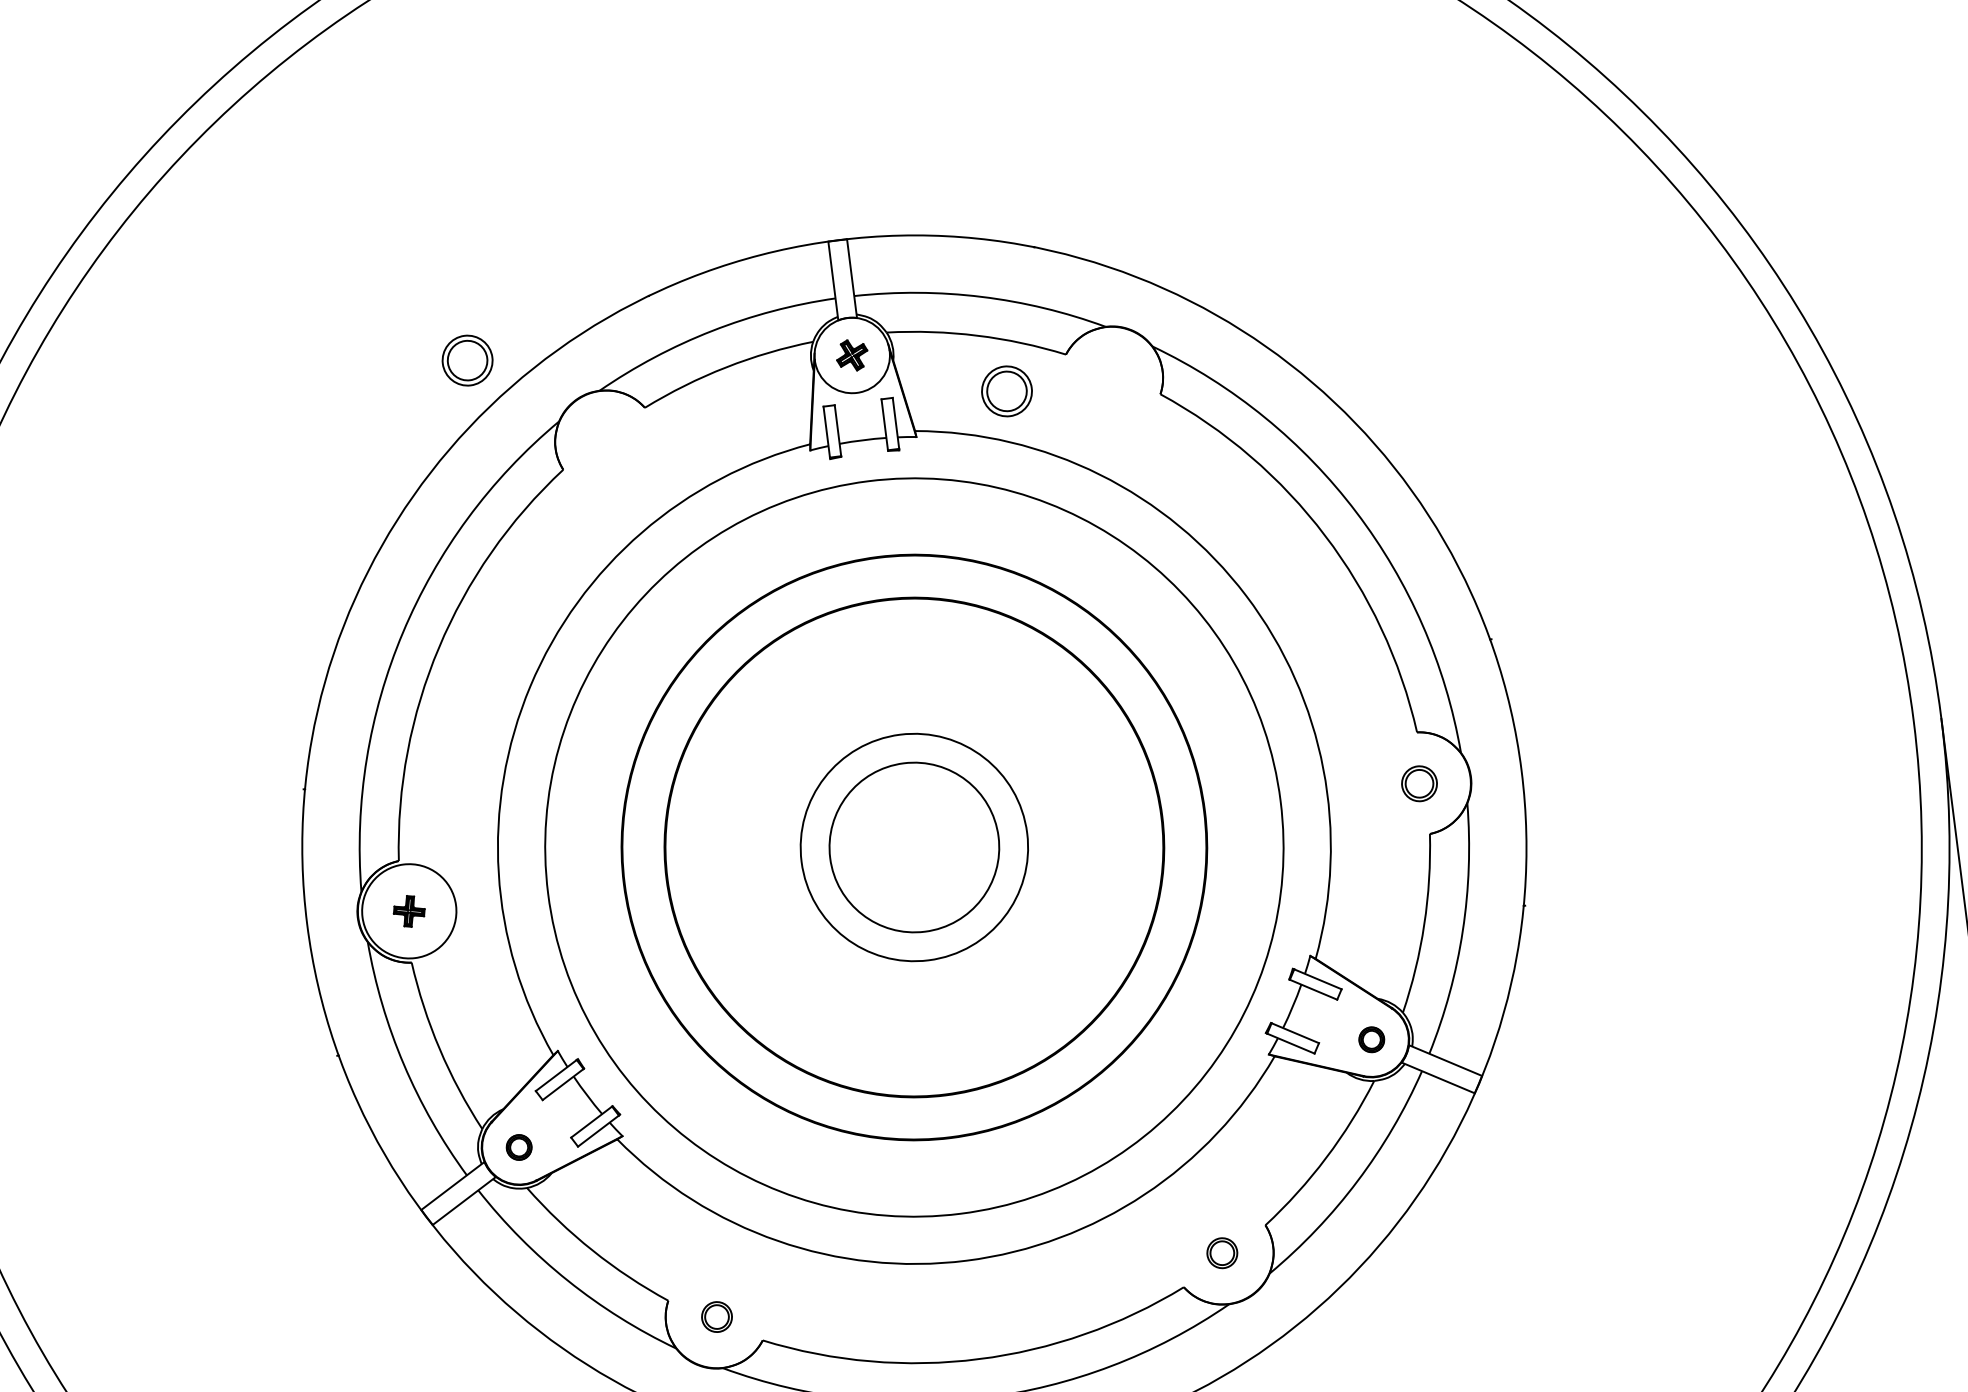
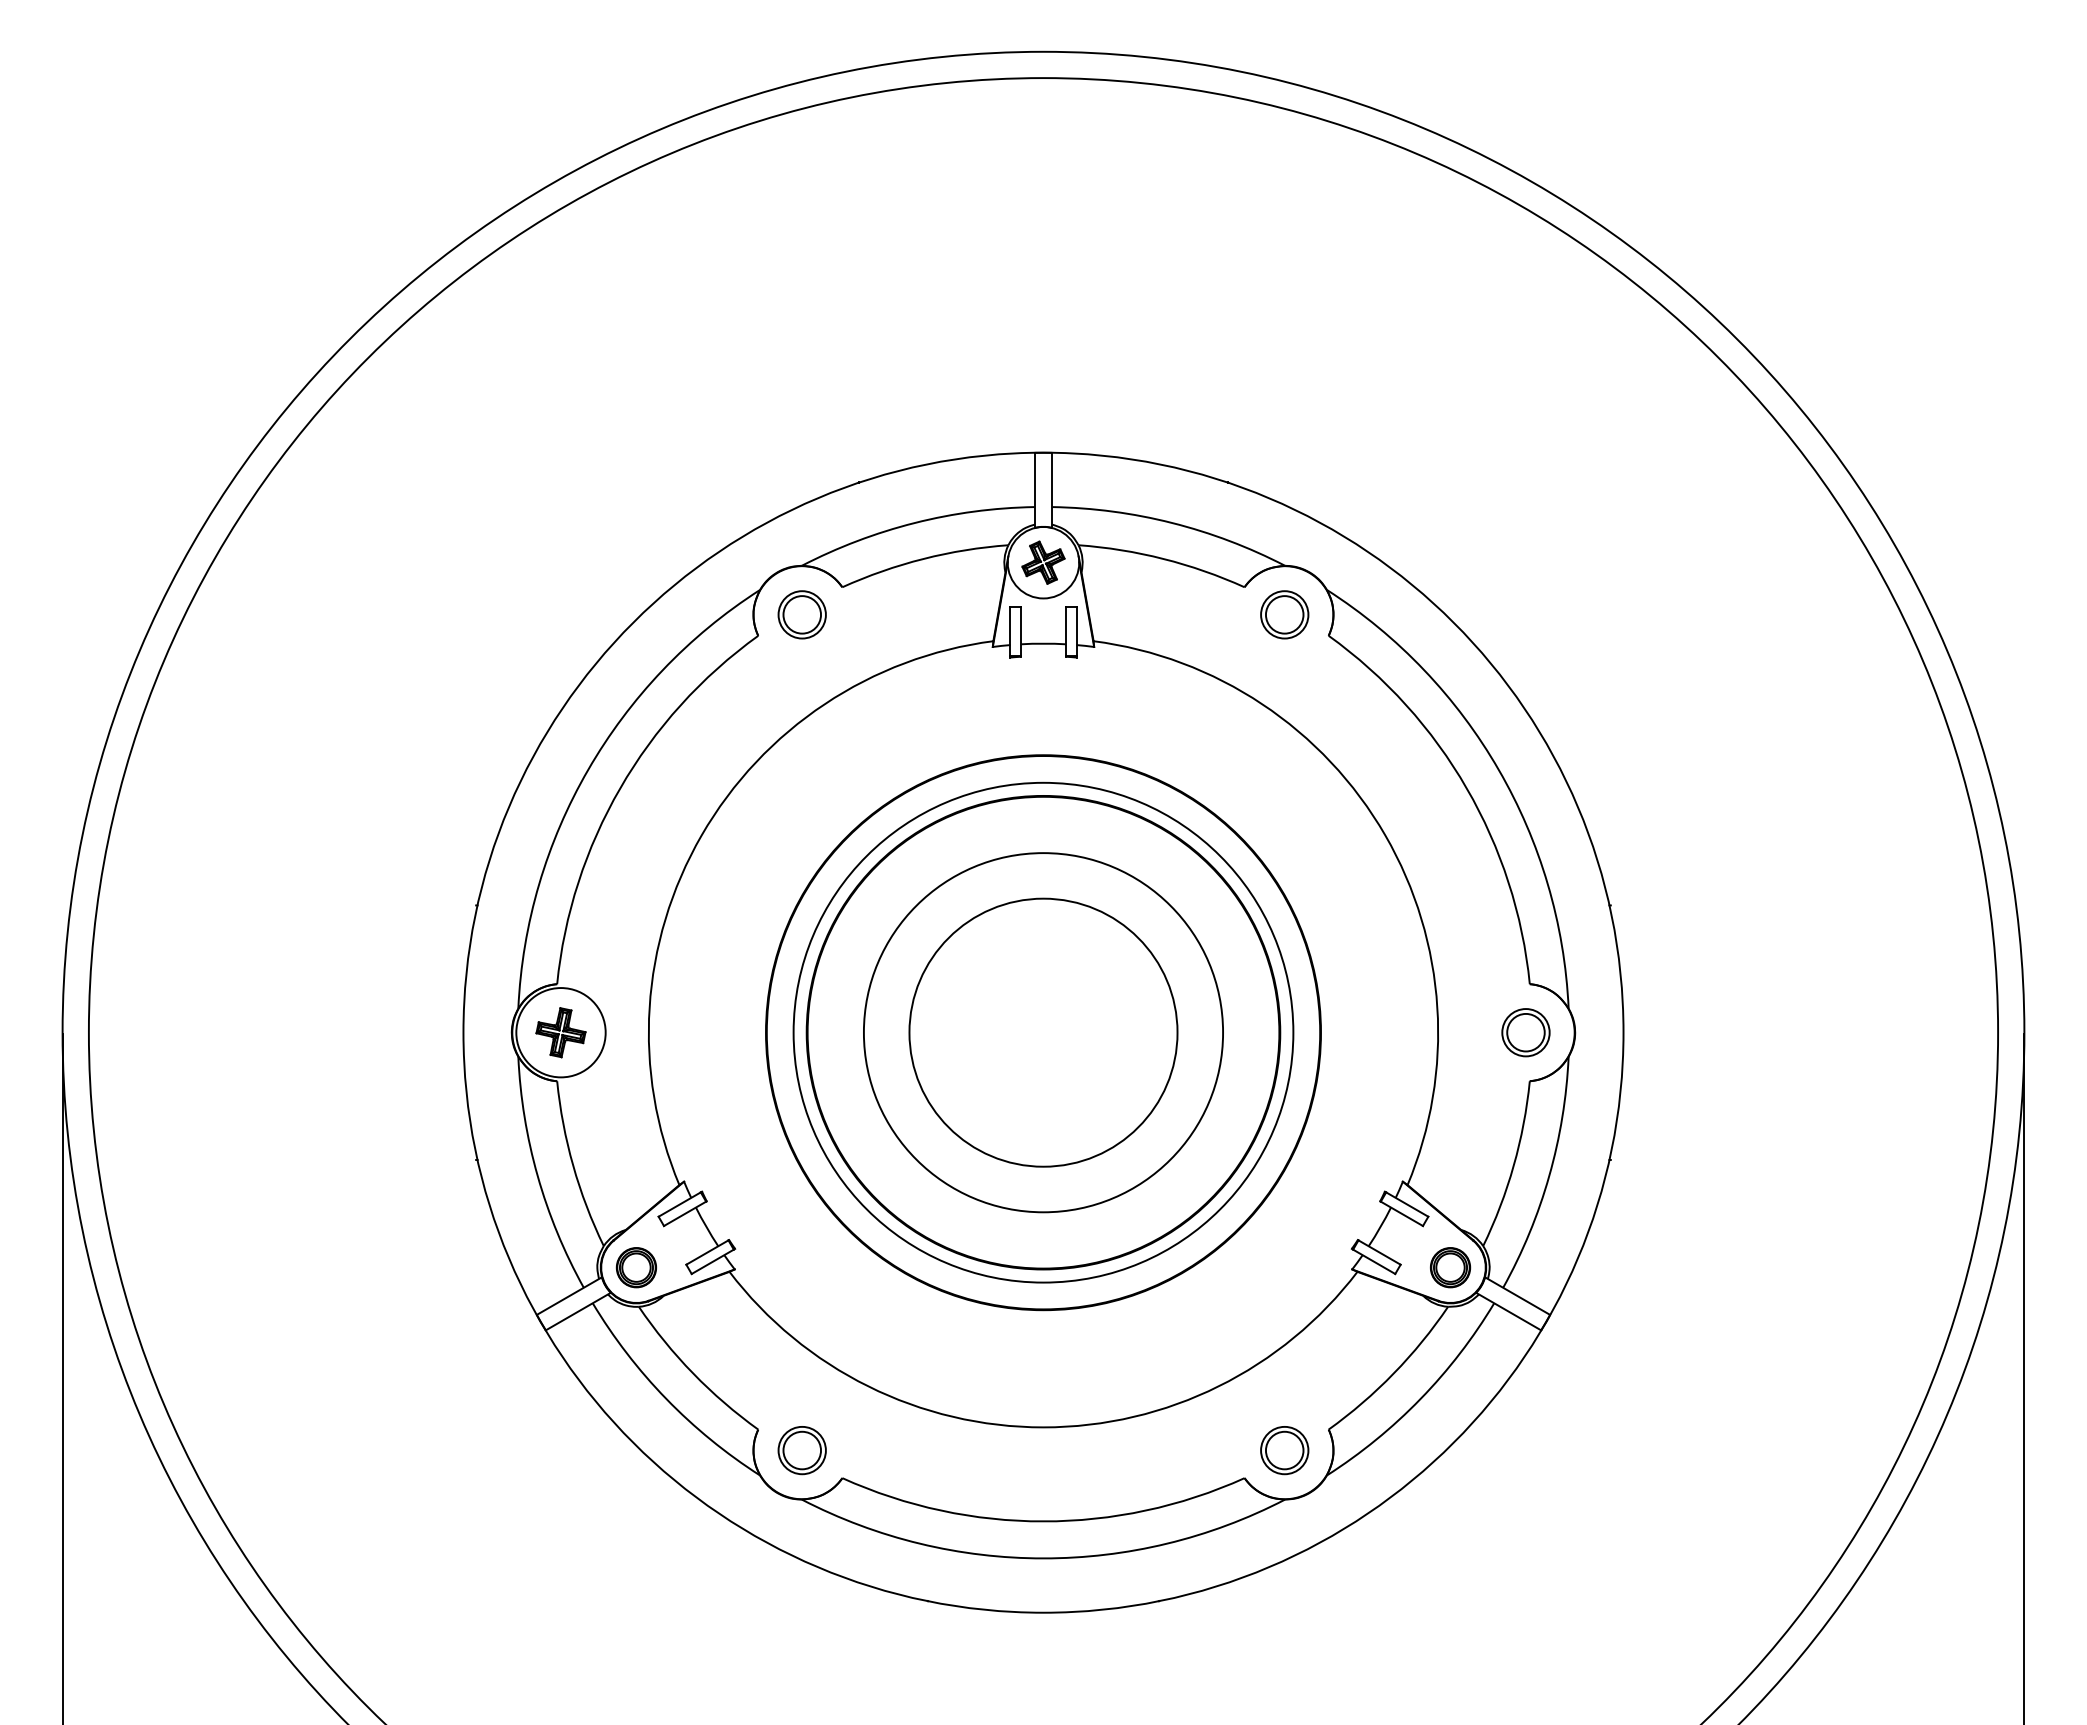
part: (852, 355) -> (1043, 562), size x1.43
part: (466, 360) -> (801, 614), moved
part: (1006, 391) -> (1284, 614), moved
part: (1418, 783) -> (1525, 1032), size x1.43
circle: (914, 847) -> (1043, 1032), size x0.71
circle: (914, 847) -> (1043, 1032), size x1.67
circle: (914, 847) -> (1043, 1032), size x1.67
part: (408, 911) -> (560, 1032), size x1.67
part: (1371, 1039) -> (1450, 1267), size x1.67
part: (518, 1147) -> (635, 1267), size x1.67
part: (1221, 1253) -> (1284, 1450), size x1.67
part: (716, 1316) -> (801, 1450), size x1.67

